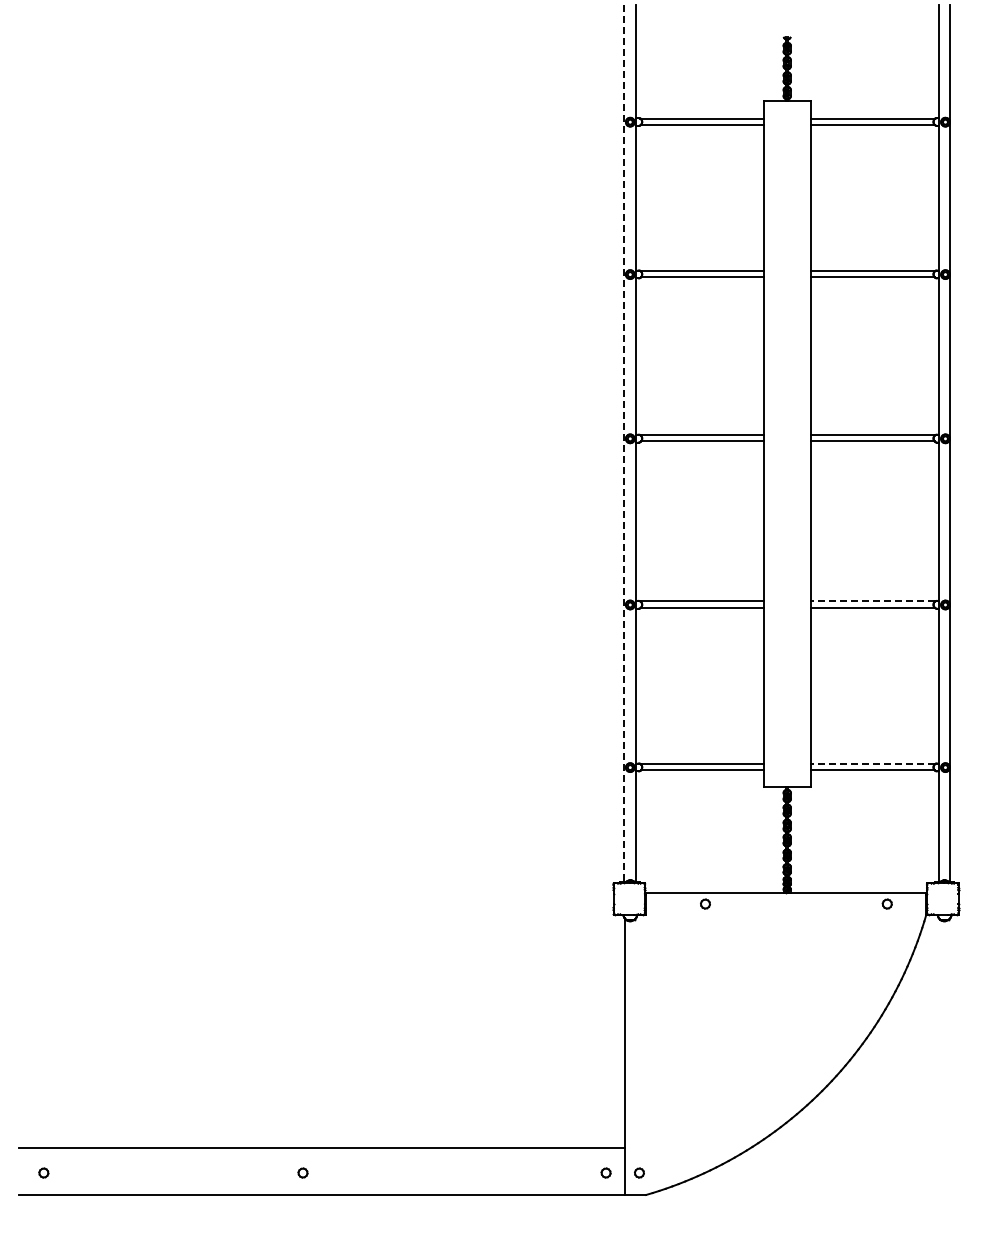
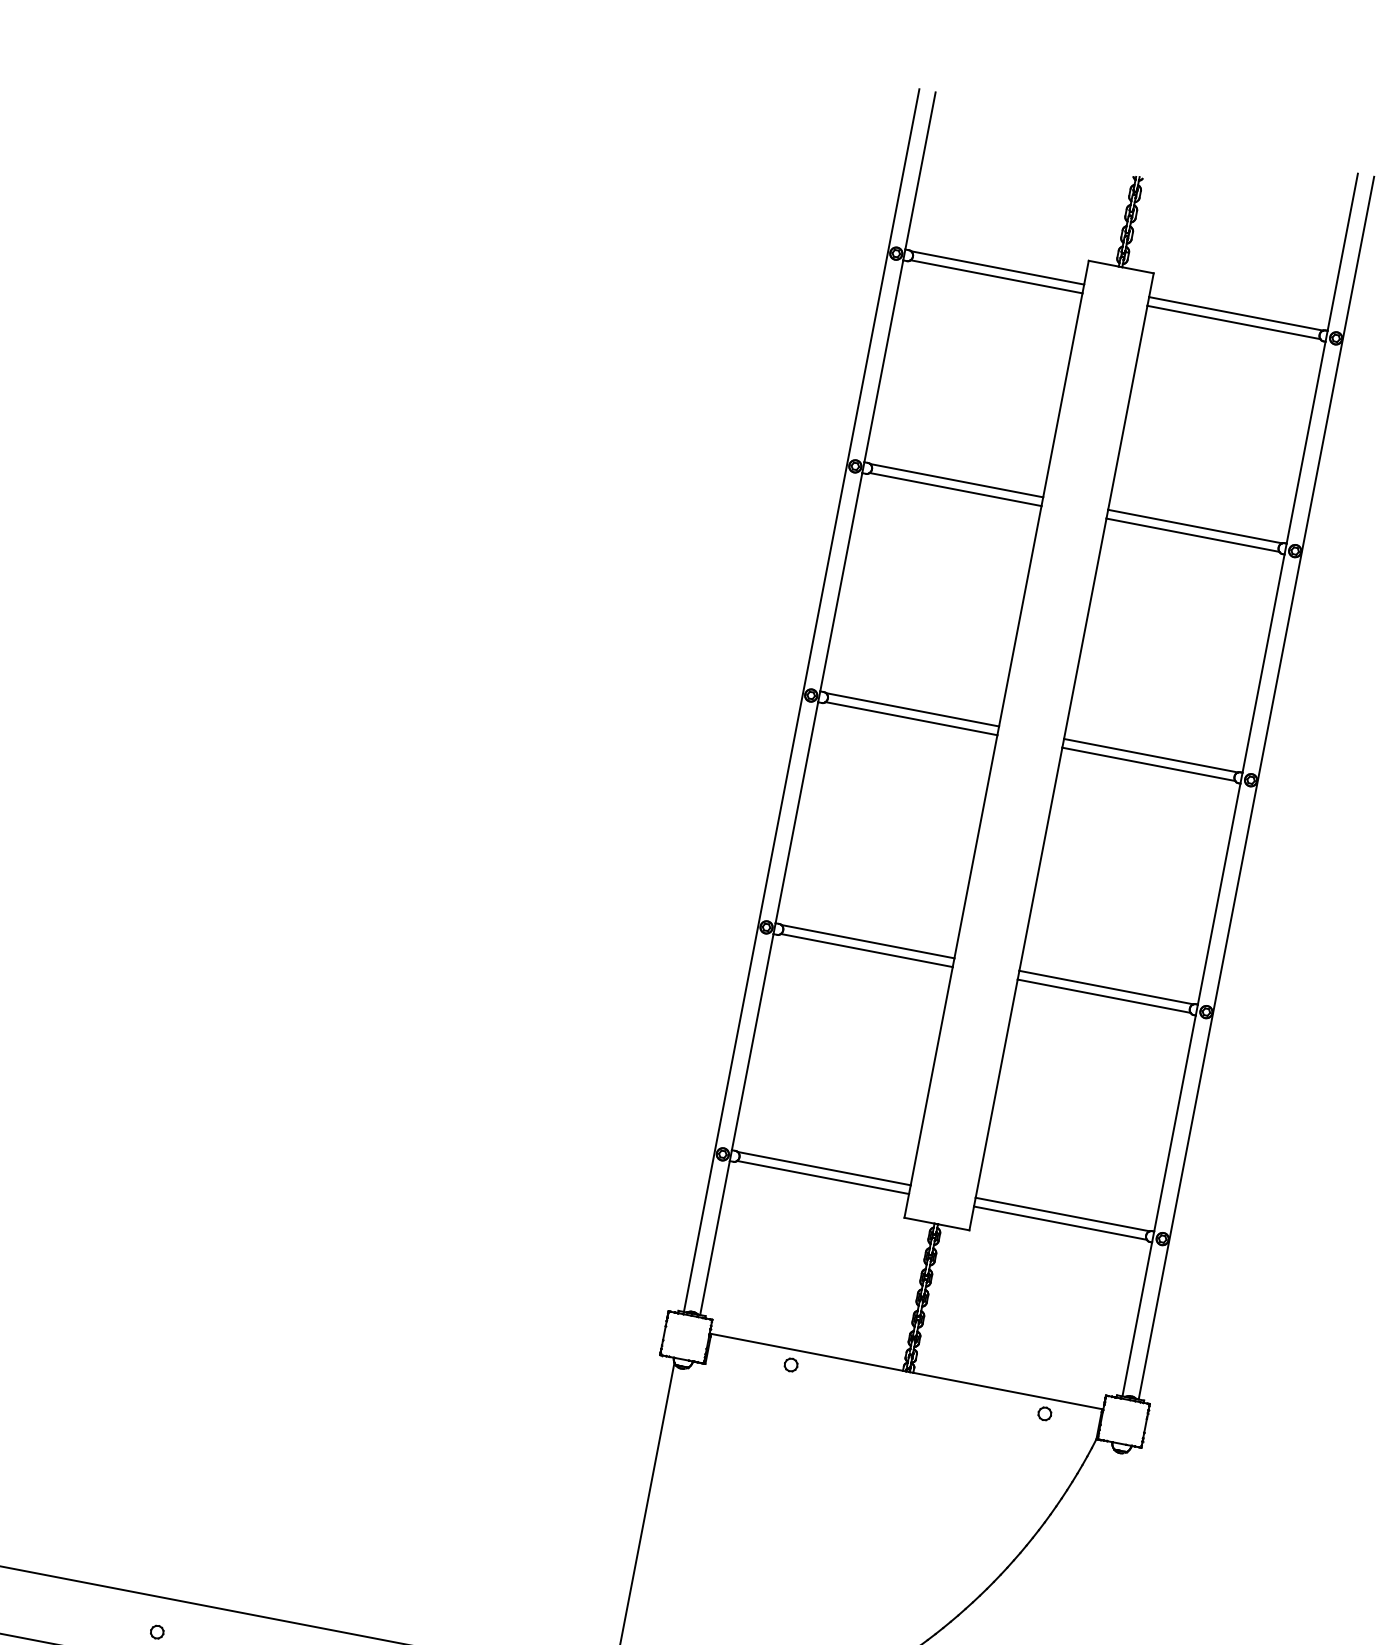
line: (624, 444) -> (801, 701), dashed -> solid
line: (872, 601) -> (1105, 987), dashed -> solid
line: (872, 763) -> (1061, 1213), dashed -> solid

